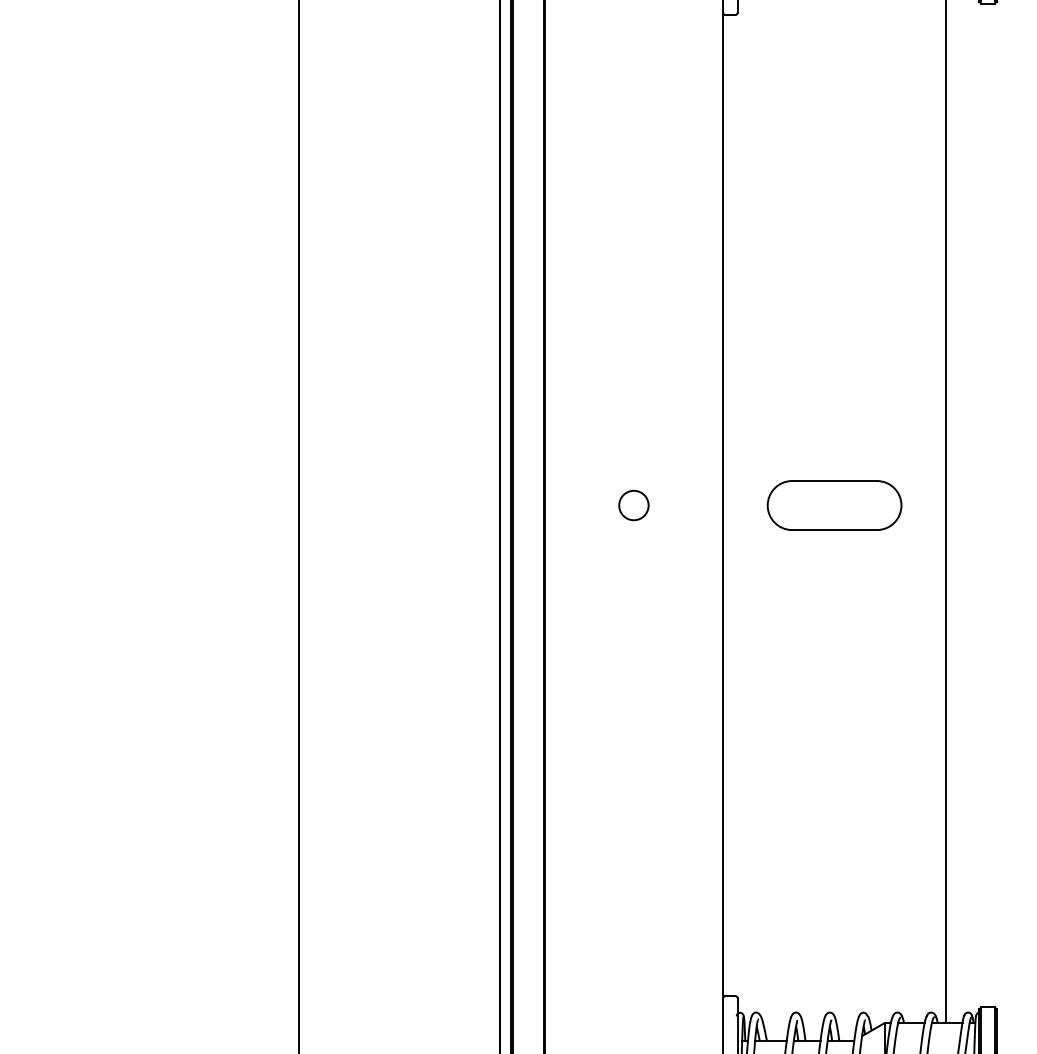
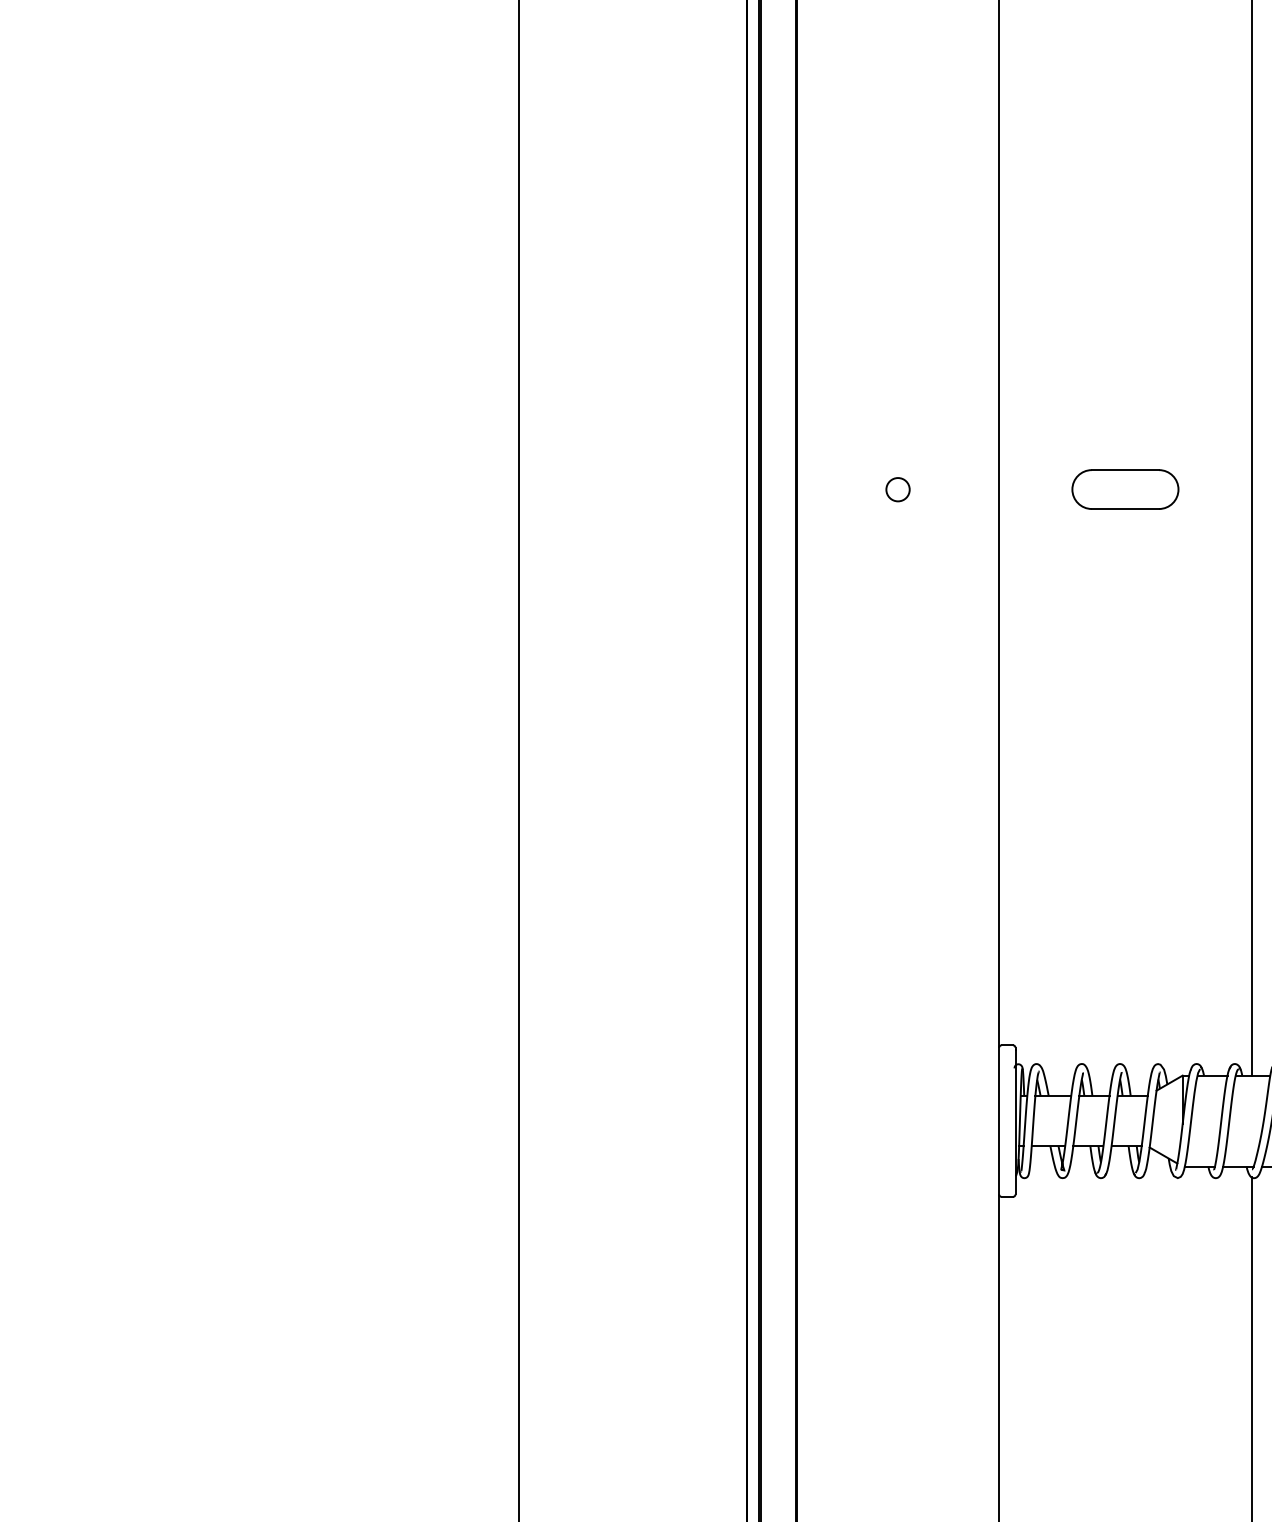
circle: (633, 505) -> (897, 489), size x0.7
part: (834, 505) -> (1125, 489), size x0.7

